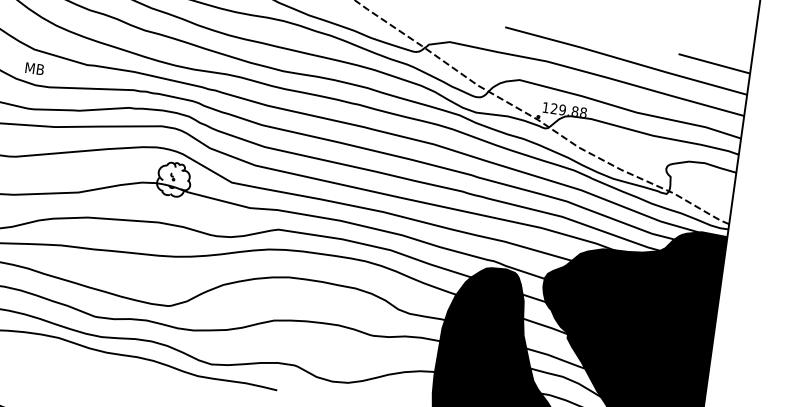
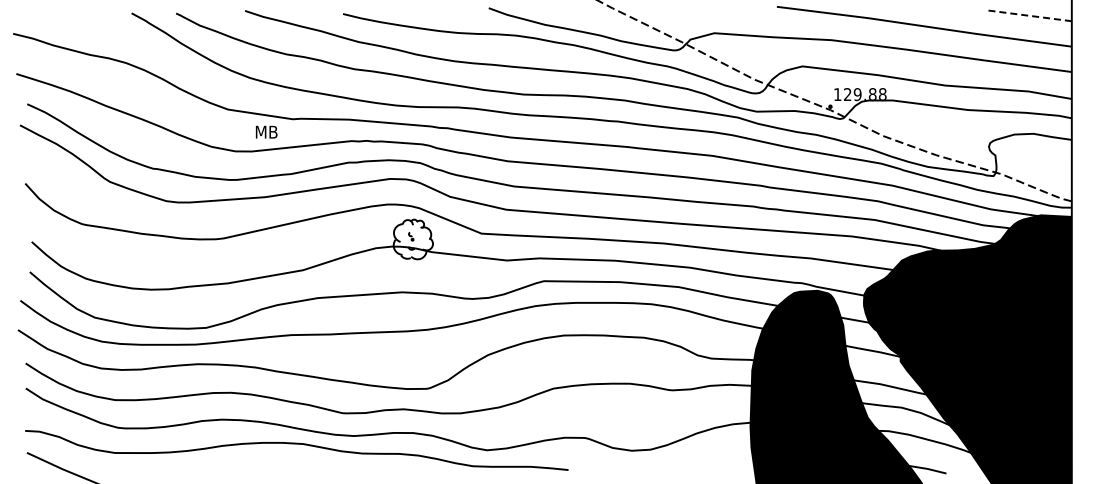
line: (714, 63) -> (1028, 15), solid -> dashed
text: (34, 68) -> (266, 131), moved

